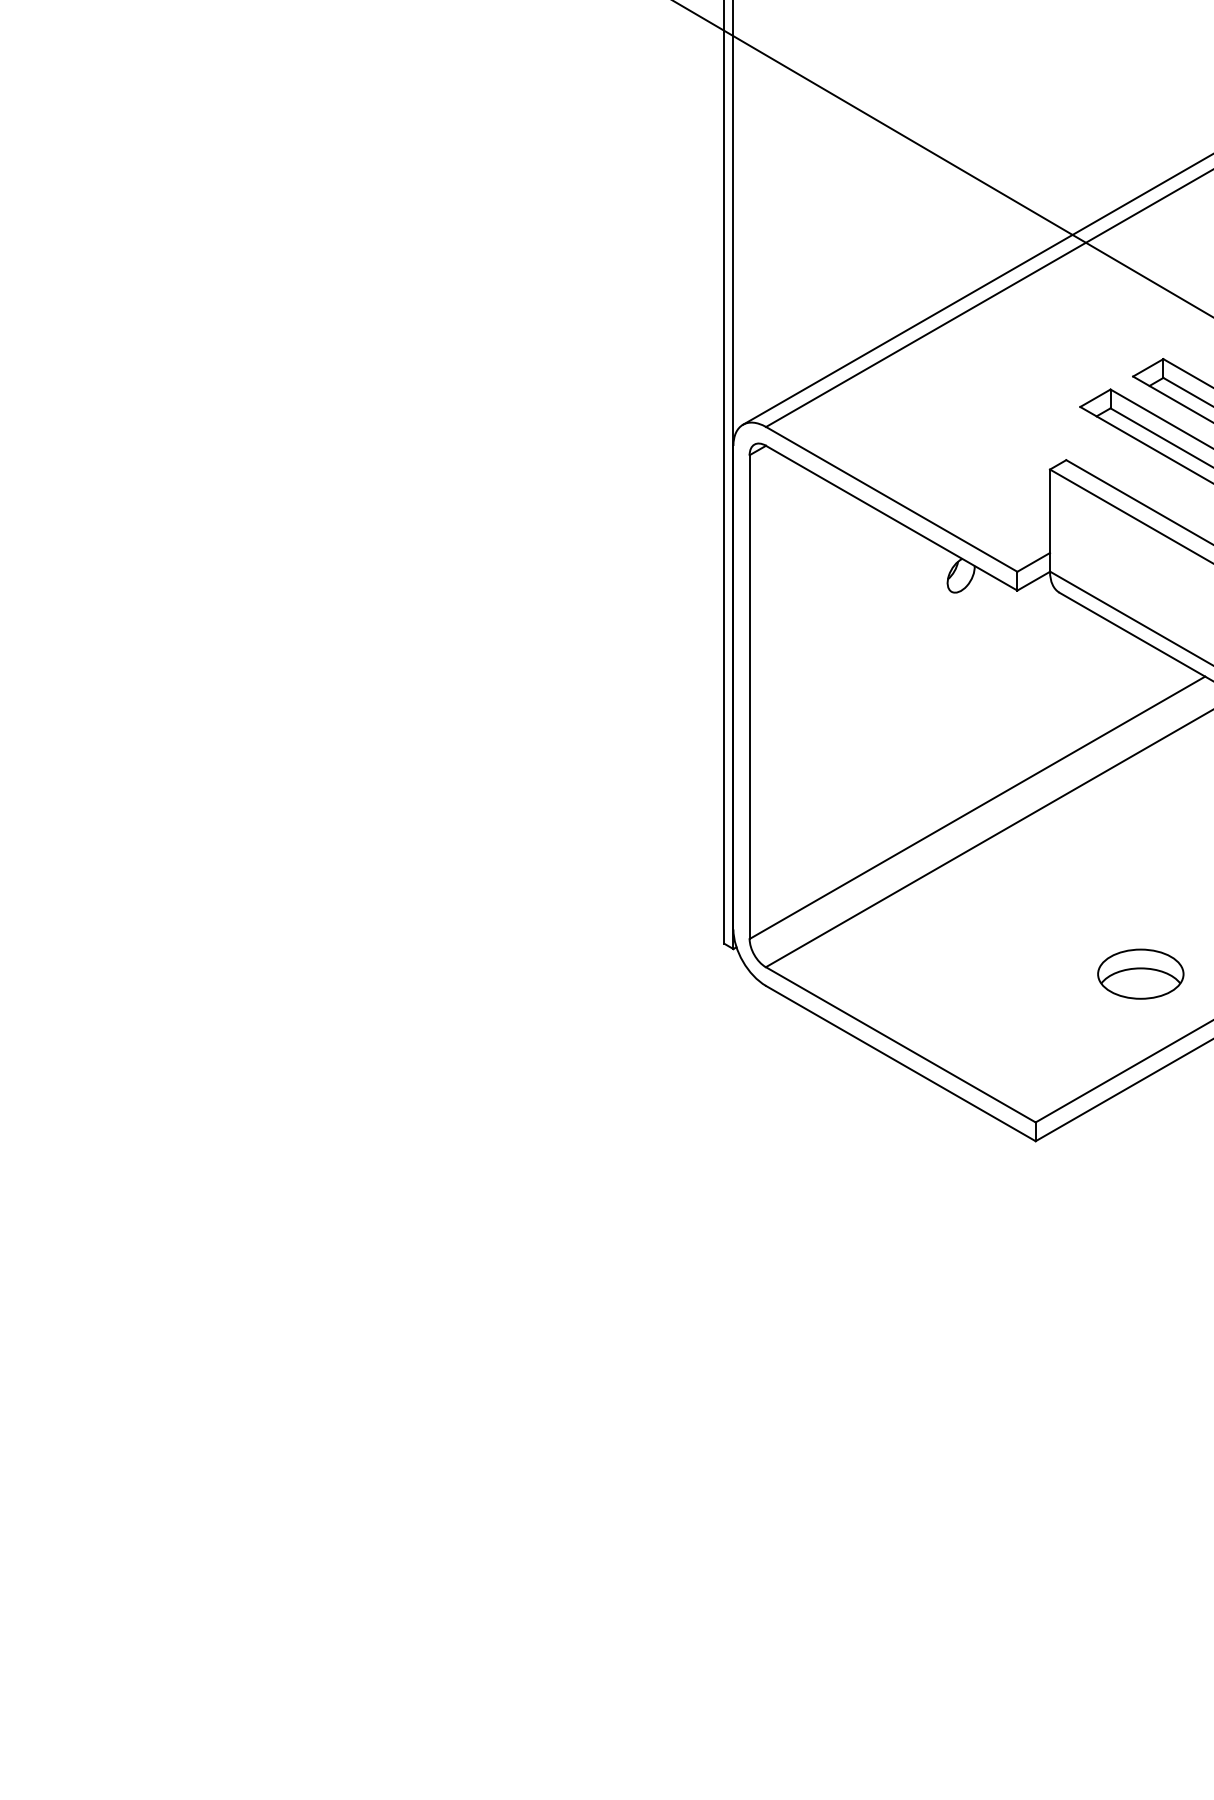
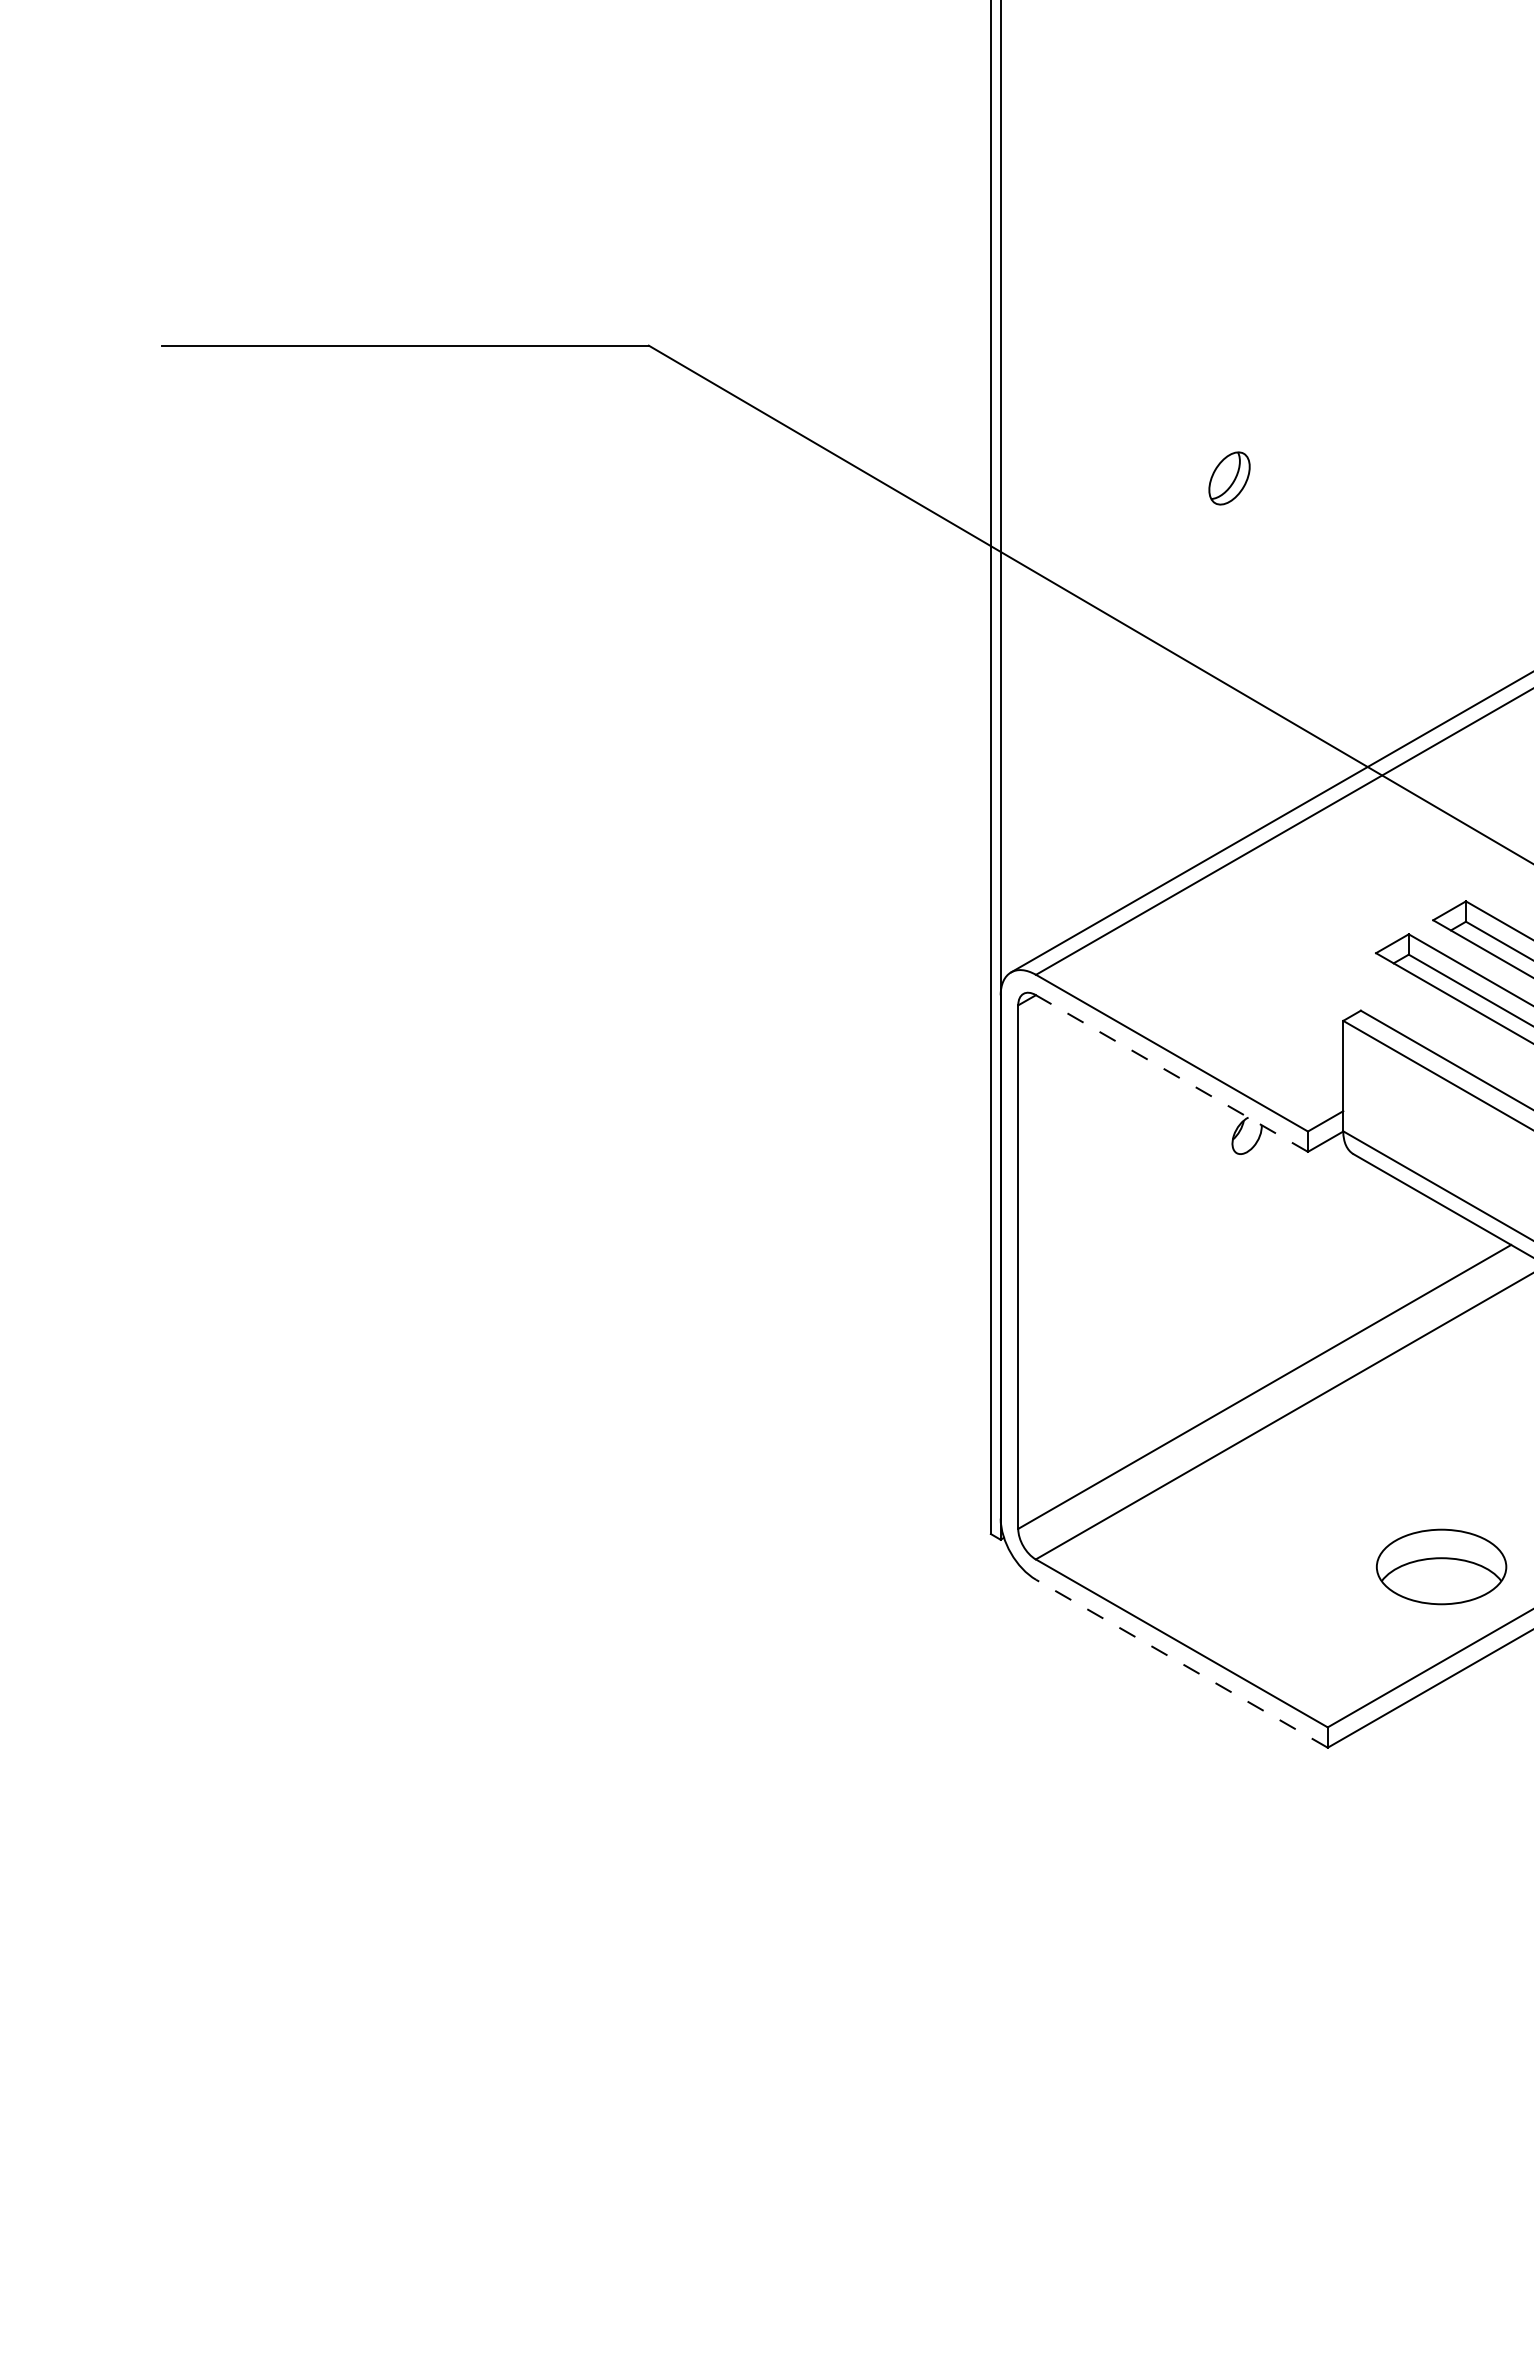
line: (891, 518) -> (1171, 1073), solid -> dashed
part: (1140, 973) -> (1441, 1566), size x1.4
line: (900, 1063) -> (1181, 1663), solid -> dashed

